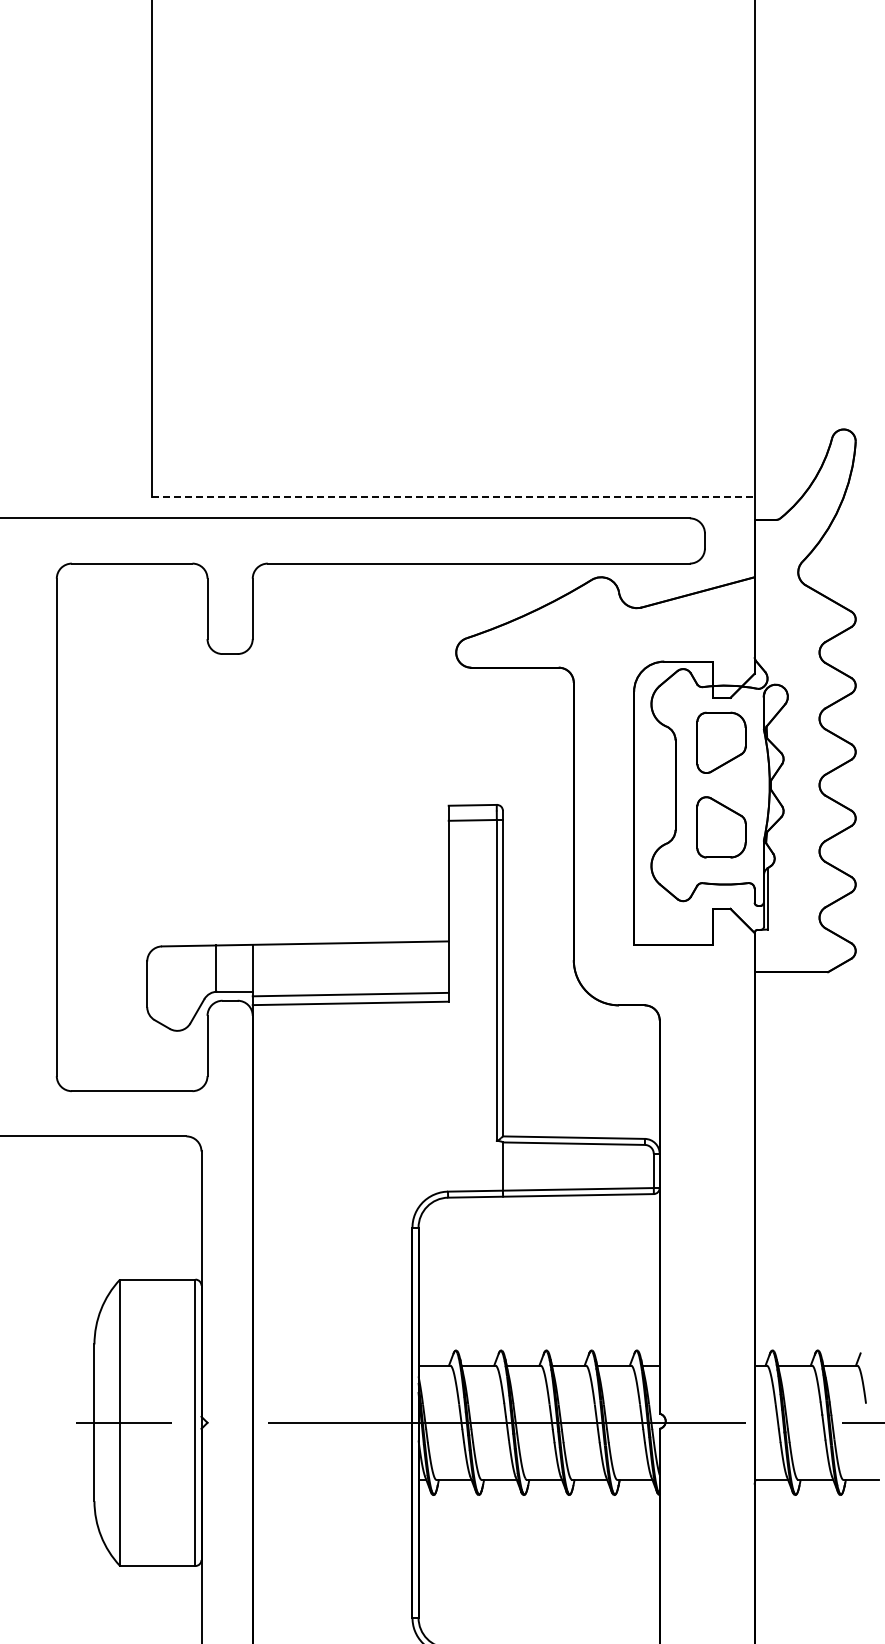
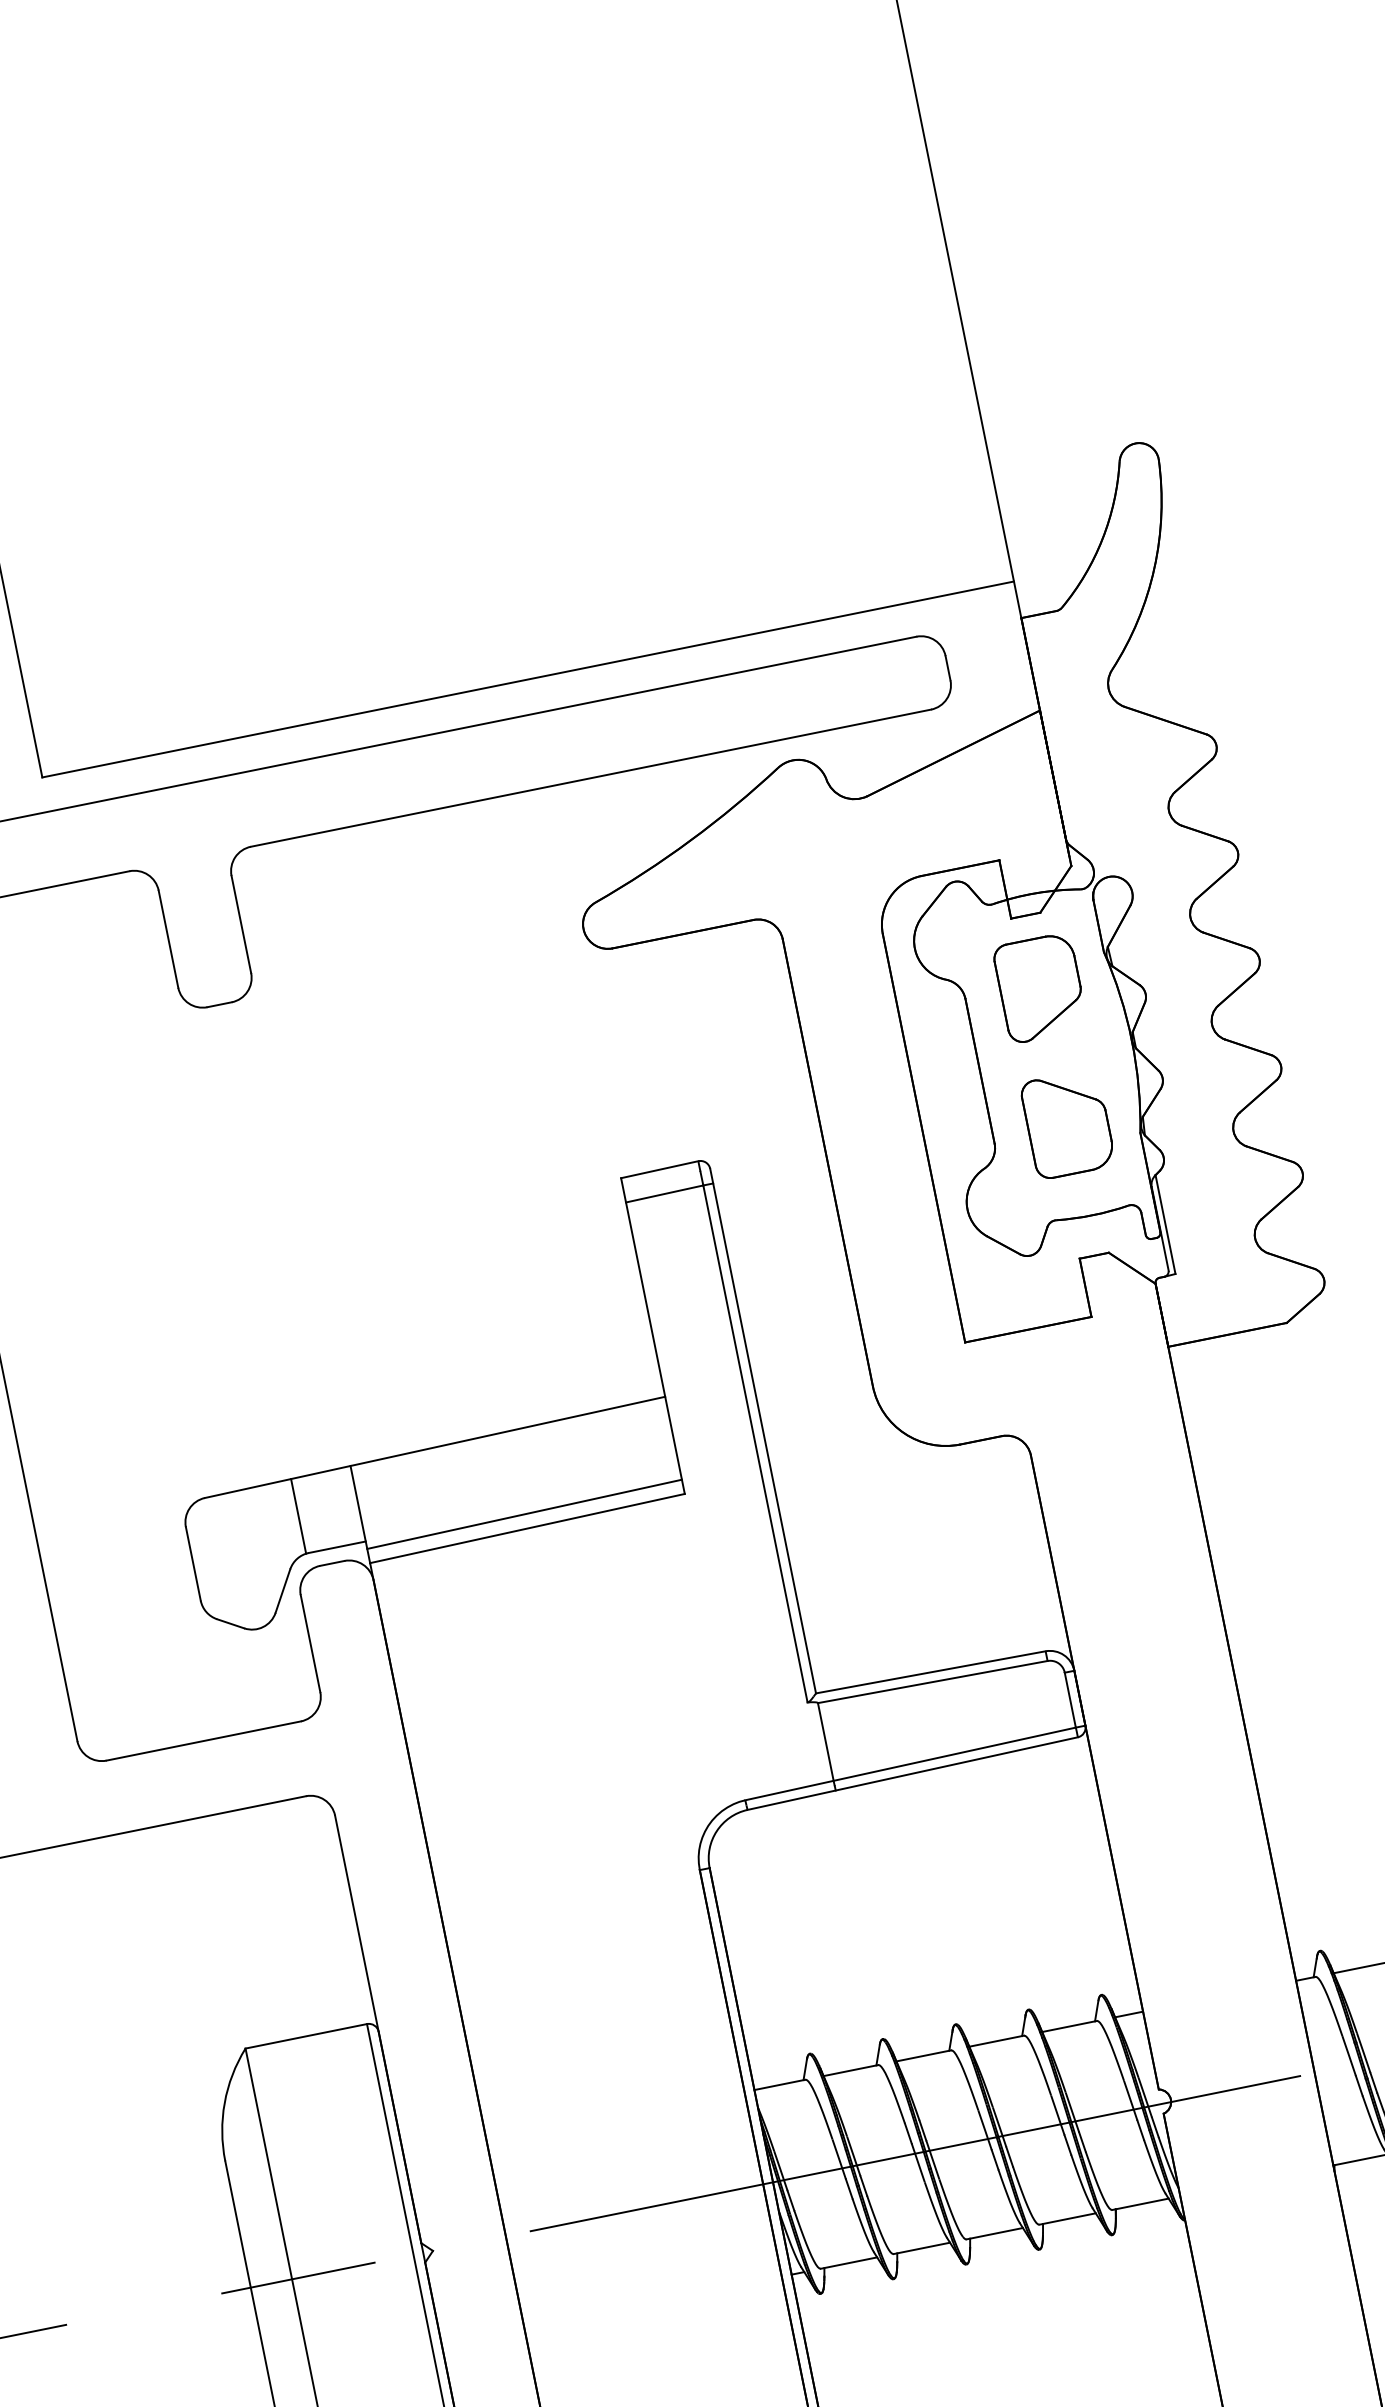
line: (453, 497) -> (528, 679), dashed -> solid

